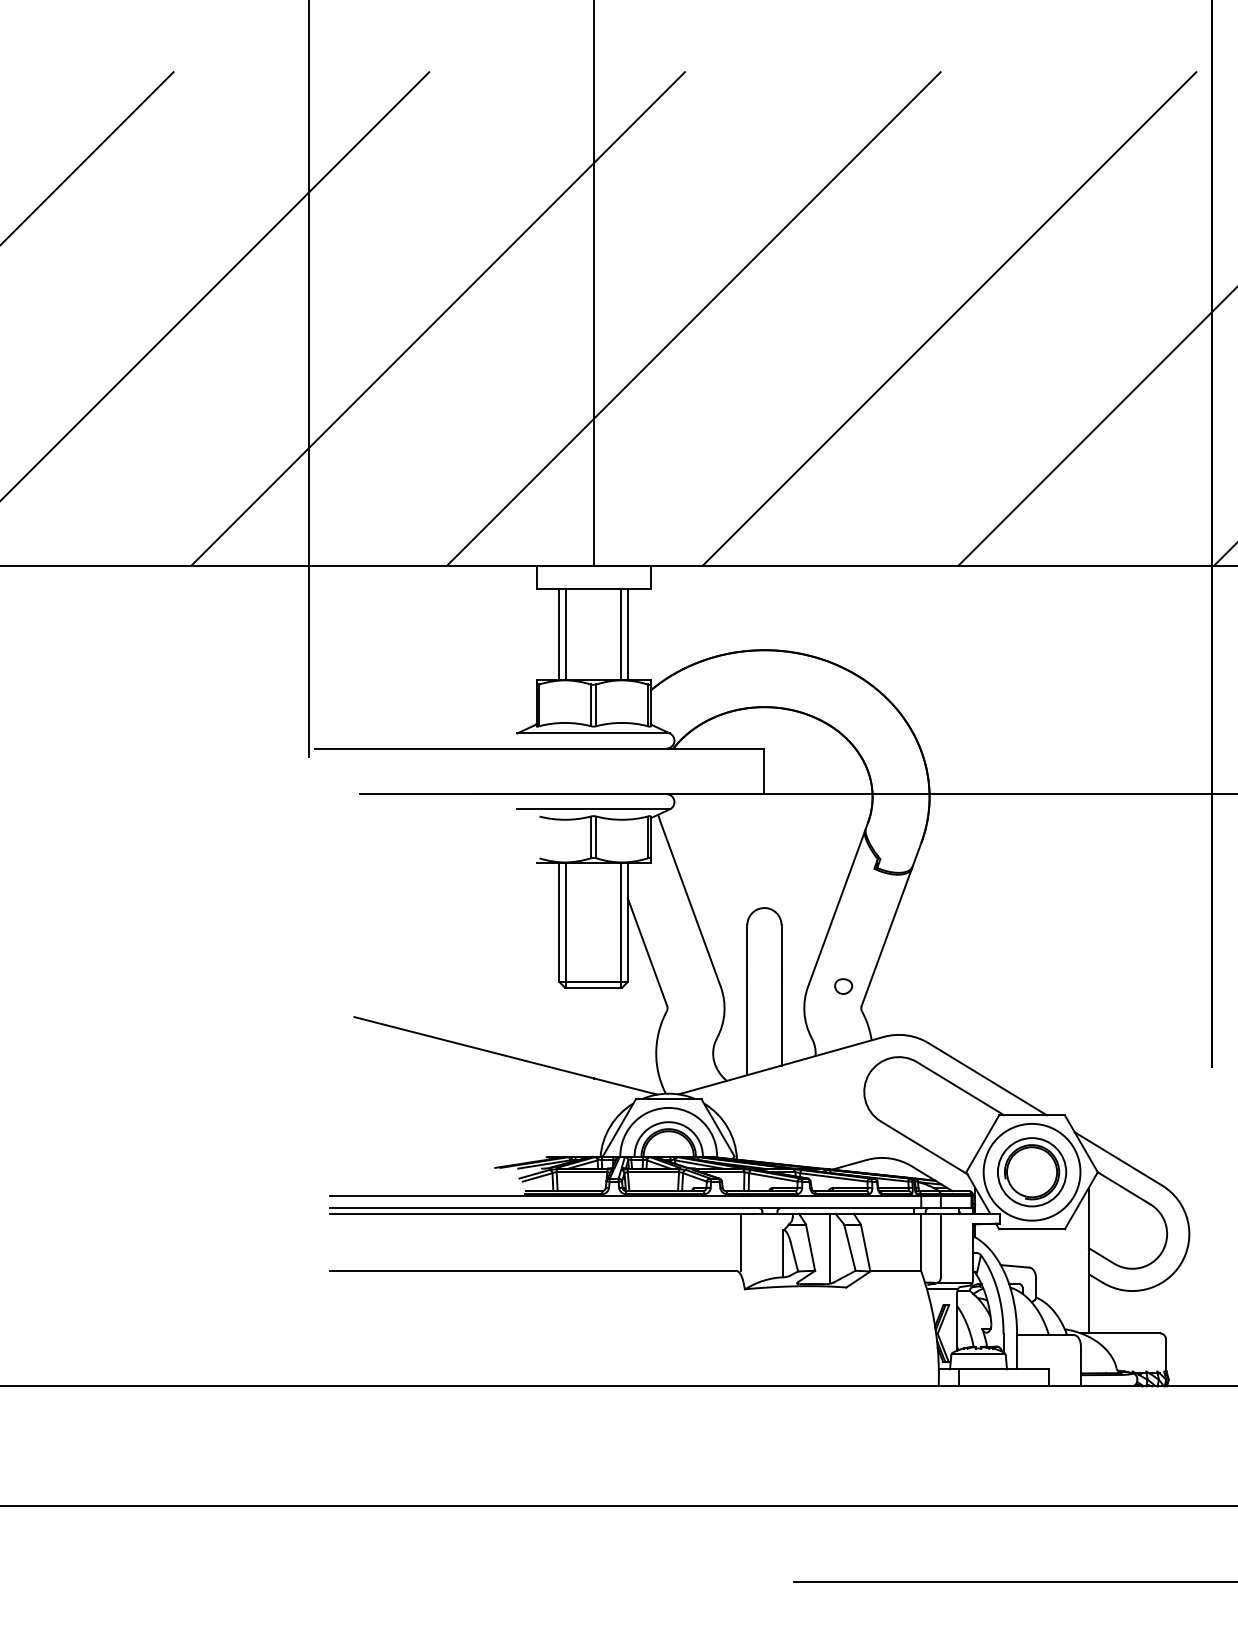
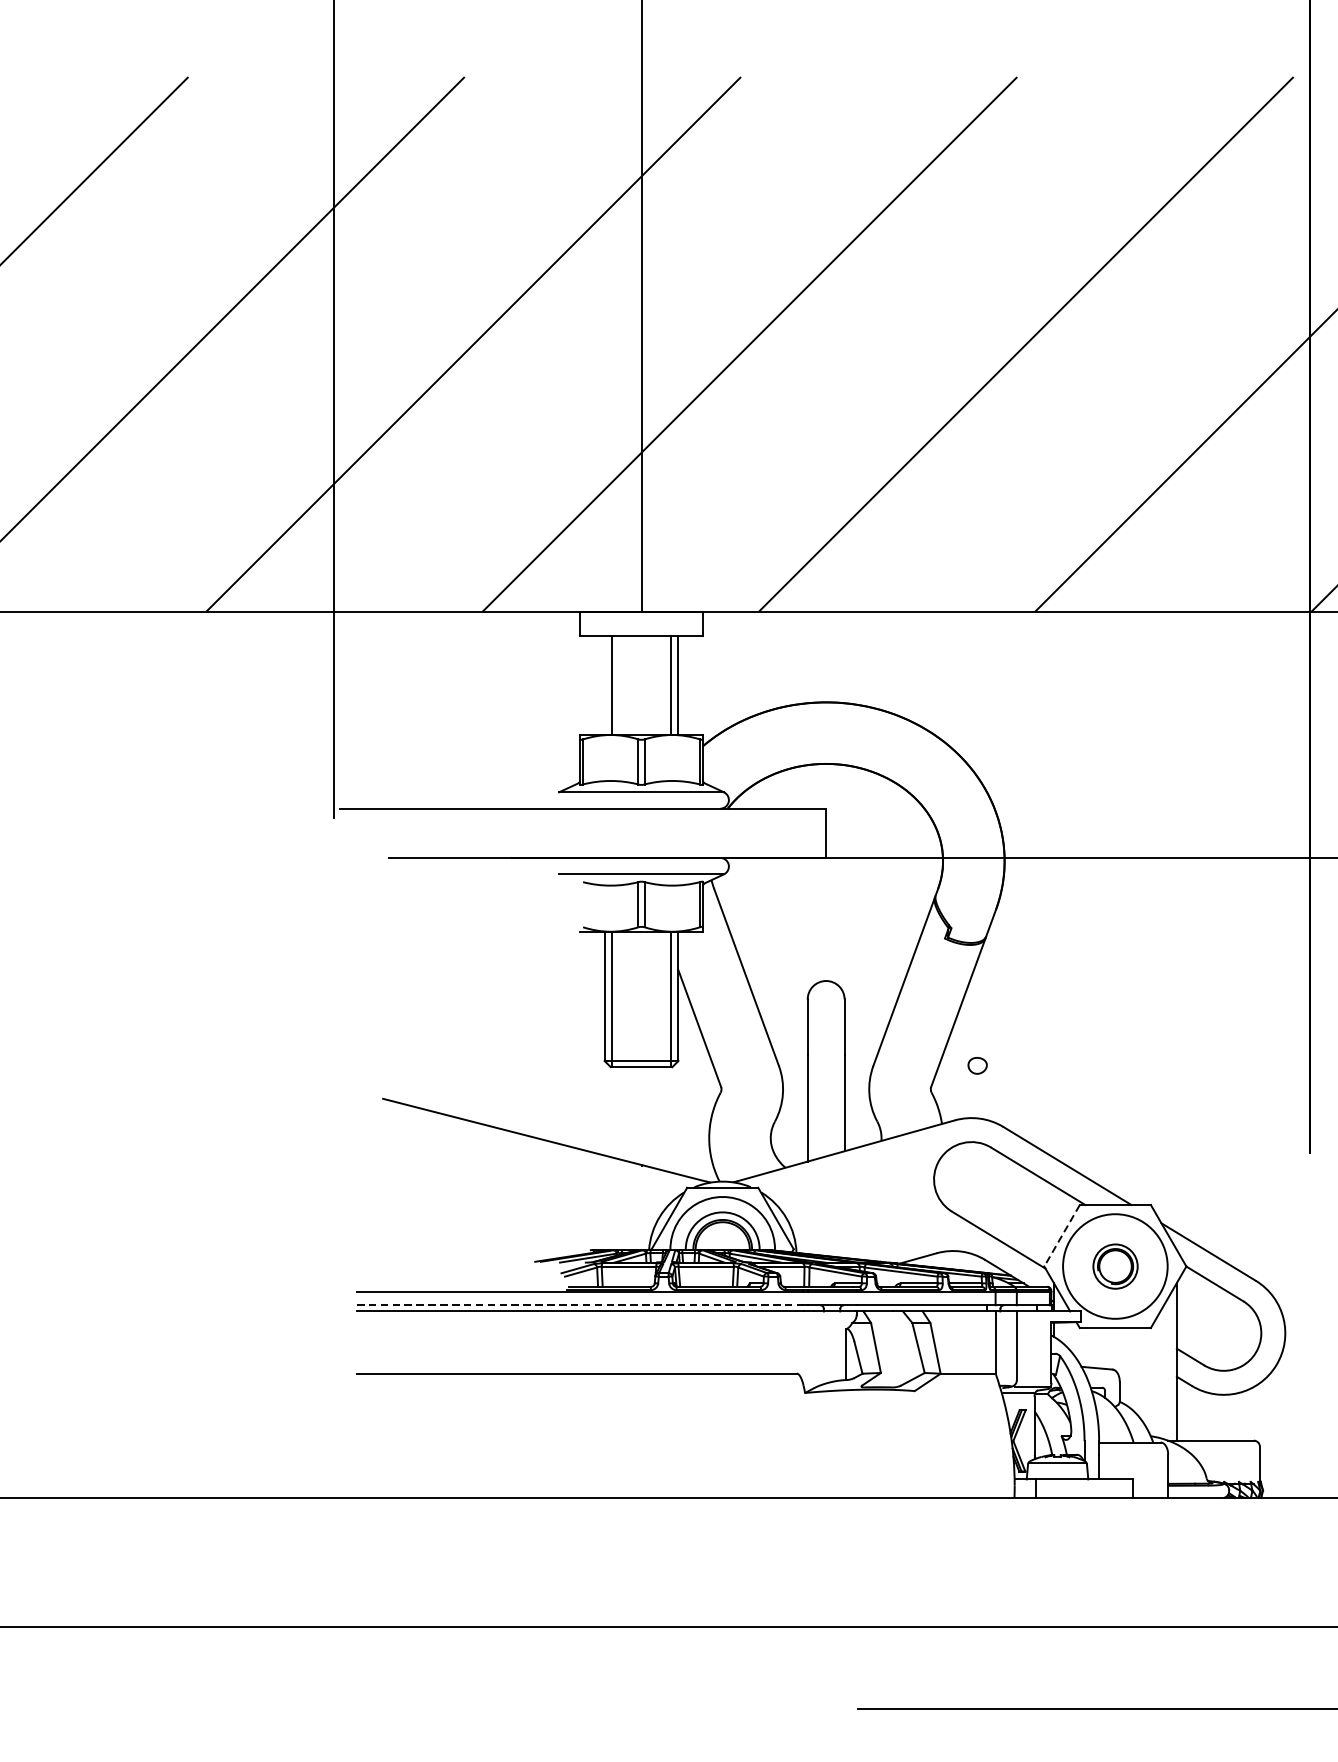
line: (559, 634) -> (604, 685), removed
part: (843, 986) -> (977, 1065), moved
line: (982, 1143) -> (1061, 1235), solid -> dashed
part: (1032, 1172) -> (1115, 1266), size x0.6
line: (536, 1208) -> (579, 1305), solid -> dashed
line: (740, 1242) -> (800, 1342), removed
line: (830, 1247) -> (897, 1347), removed

